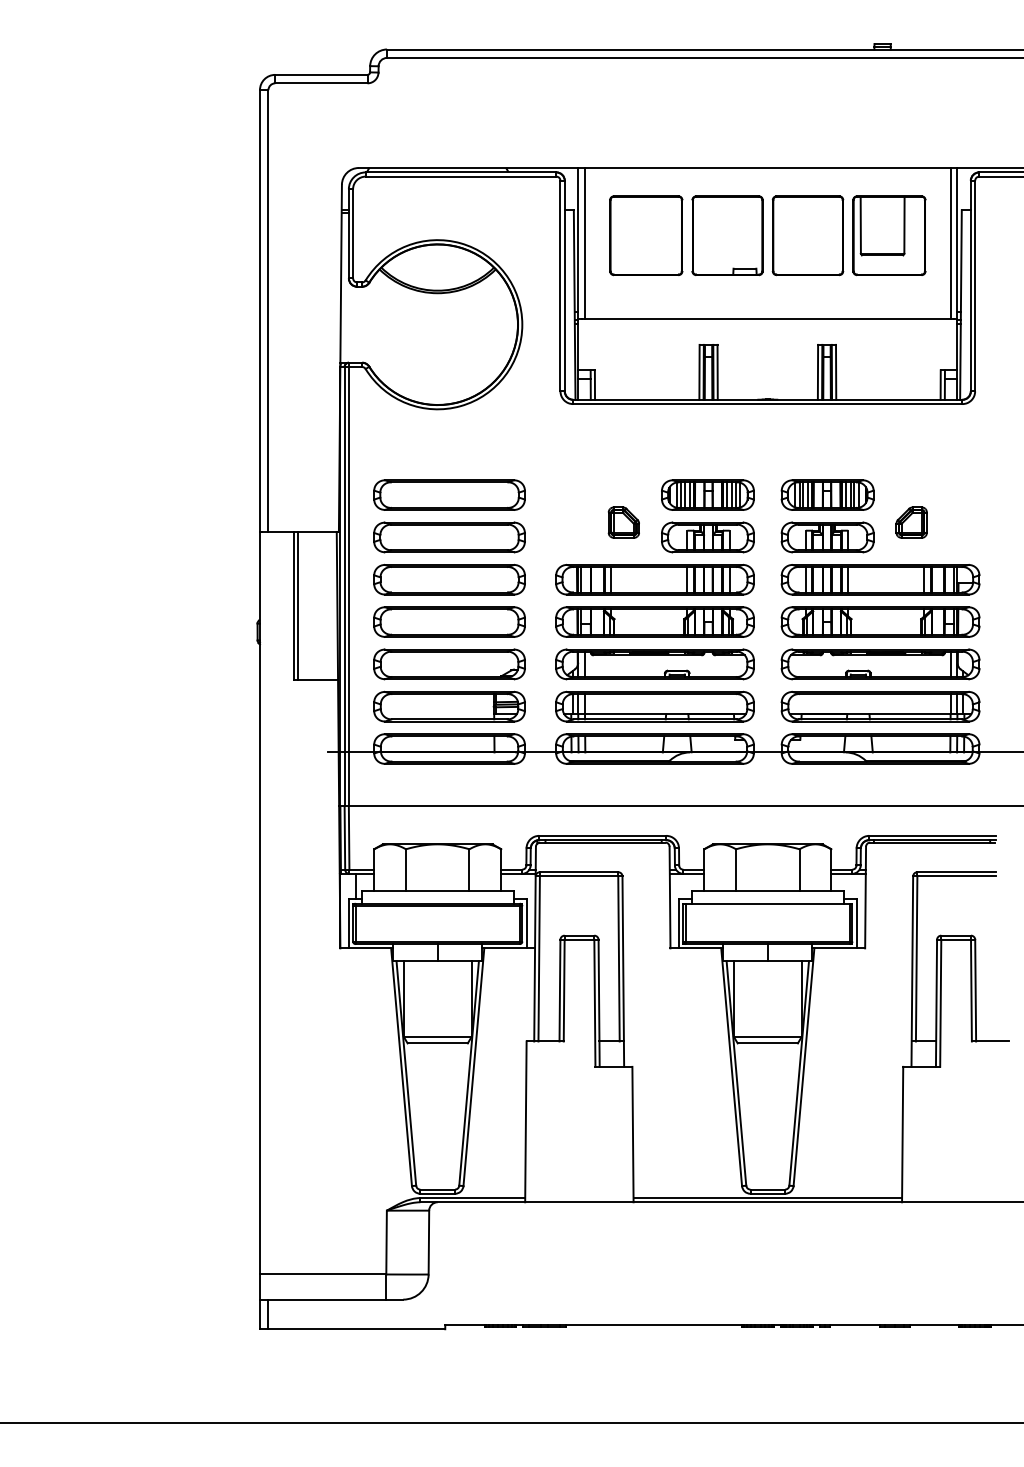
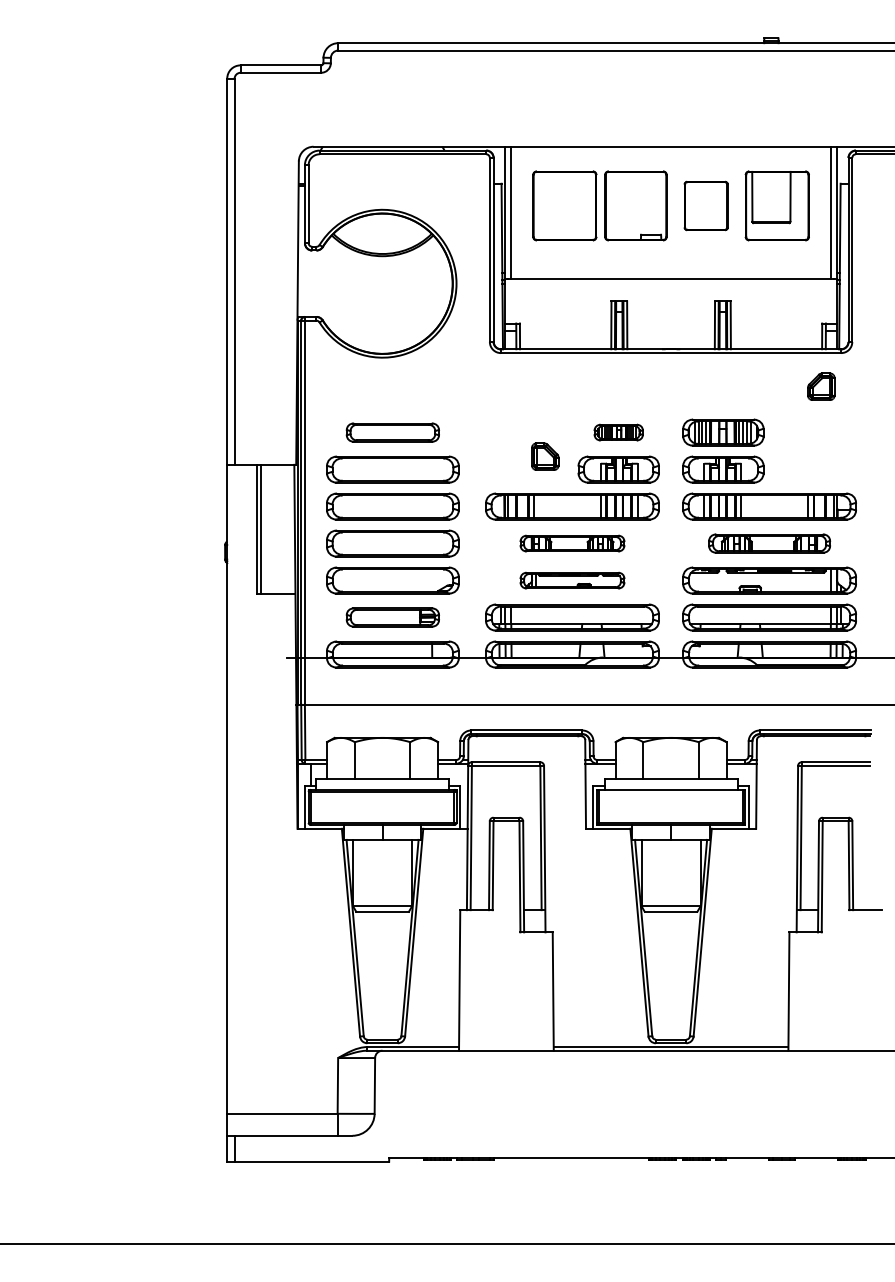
part: (807, 235) -> (705, 205), size x0.7
part: (449, 494) -> (392, 432), size x0.7
part: (707, 494) -> (618, 432), size x0.6
part: (911, 522) -> (821, 386), moved
part: (654, 621) -> (572, 543), size x0.6
part: (880, 621) -> (769, 543), size x0.7
part: (654, 664) -> (572, 580), size x0.6
part: (449, 706) -> (392, 617), size x0.7

